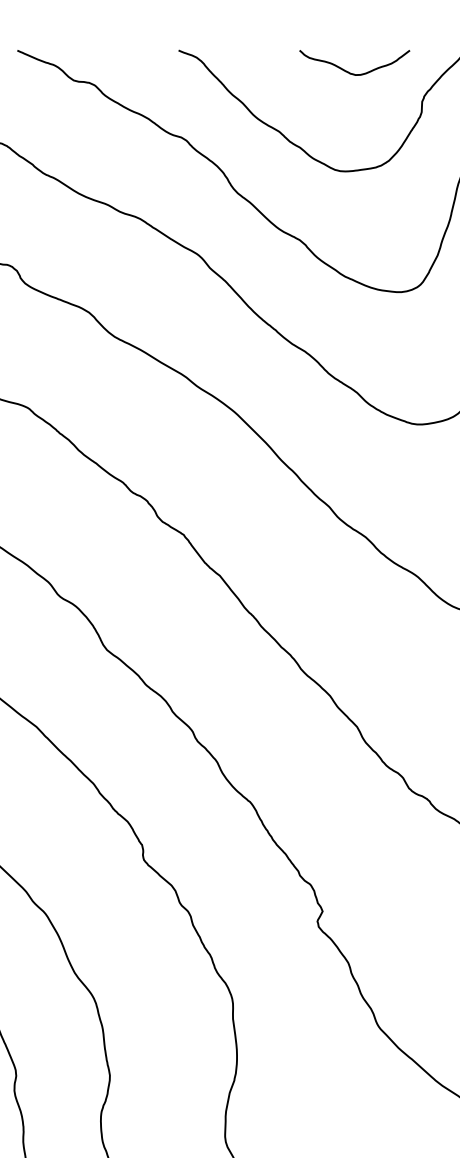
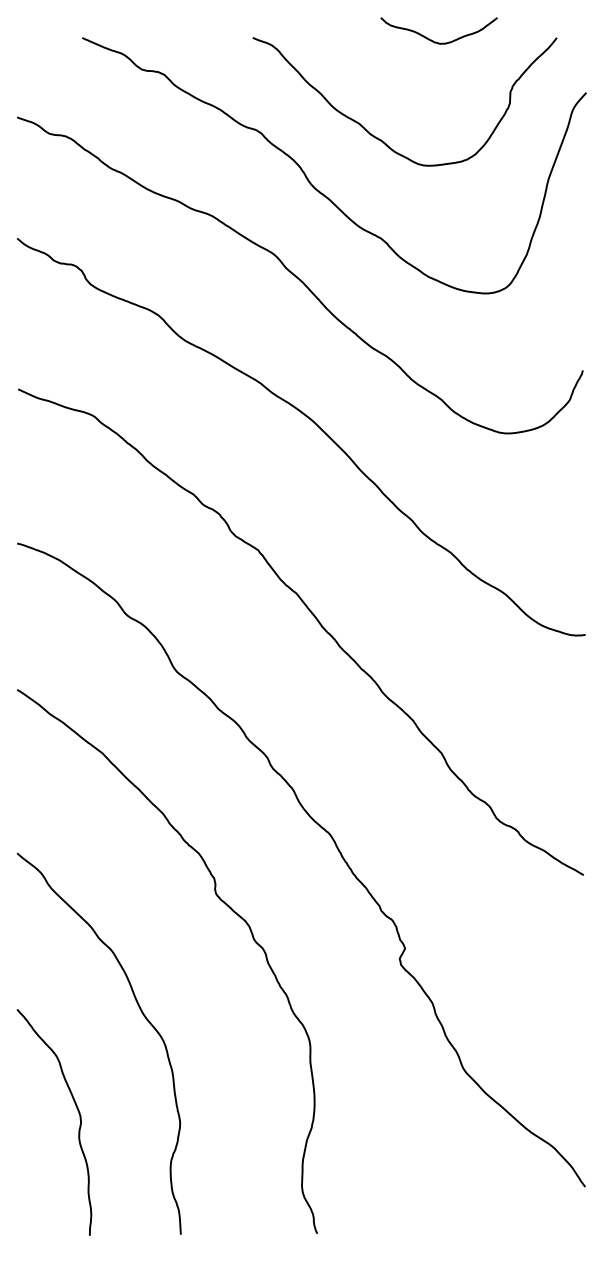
curve: (349, 71) -> (433, 40), moved

